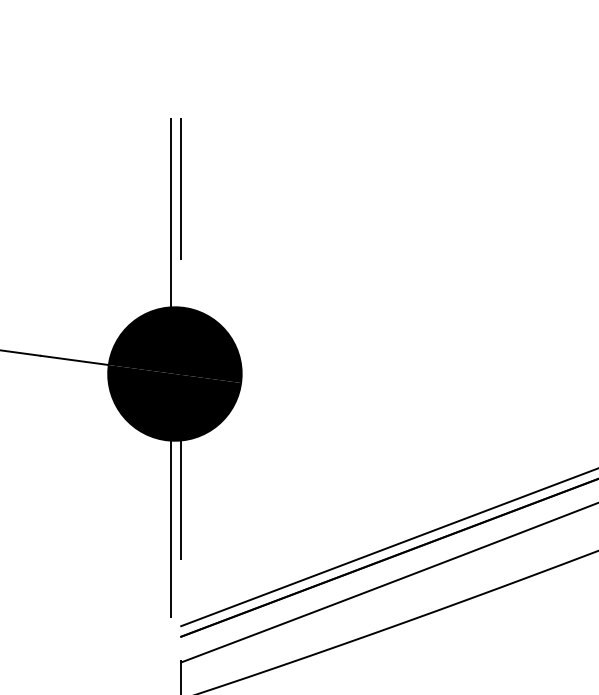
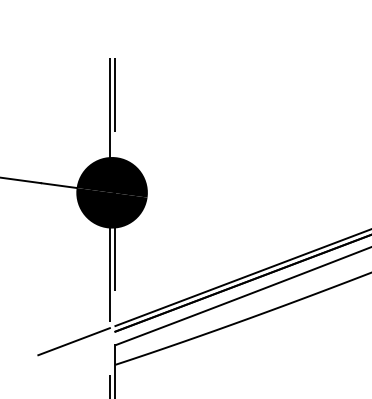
line: (101, 655) -> (73, 341), added

